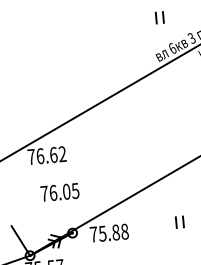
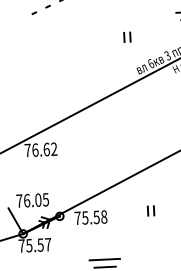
part: (159, 16) -> (127, 36), moved
text: (59, 192) -> (32, 200), moved
text: (115, 232) -> (96, 217), 75.88 -> 75.58

